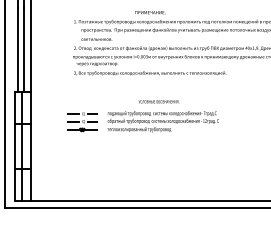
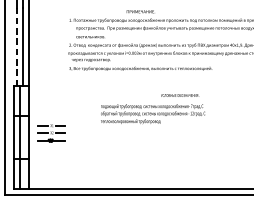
line: (18, 50) -> (17, 47), solid -> dashed
text: (158, 101) -> (179, 95), moved
part: (82, 122) -> (50, 133), moved

